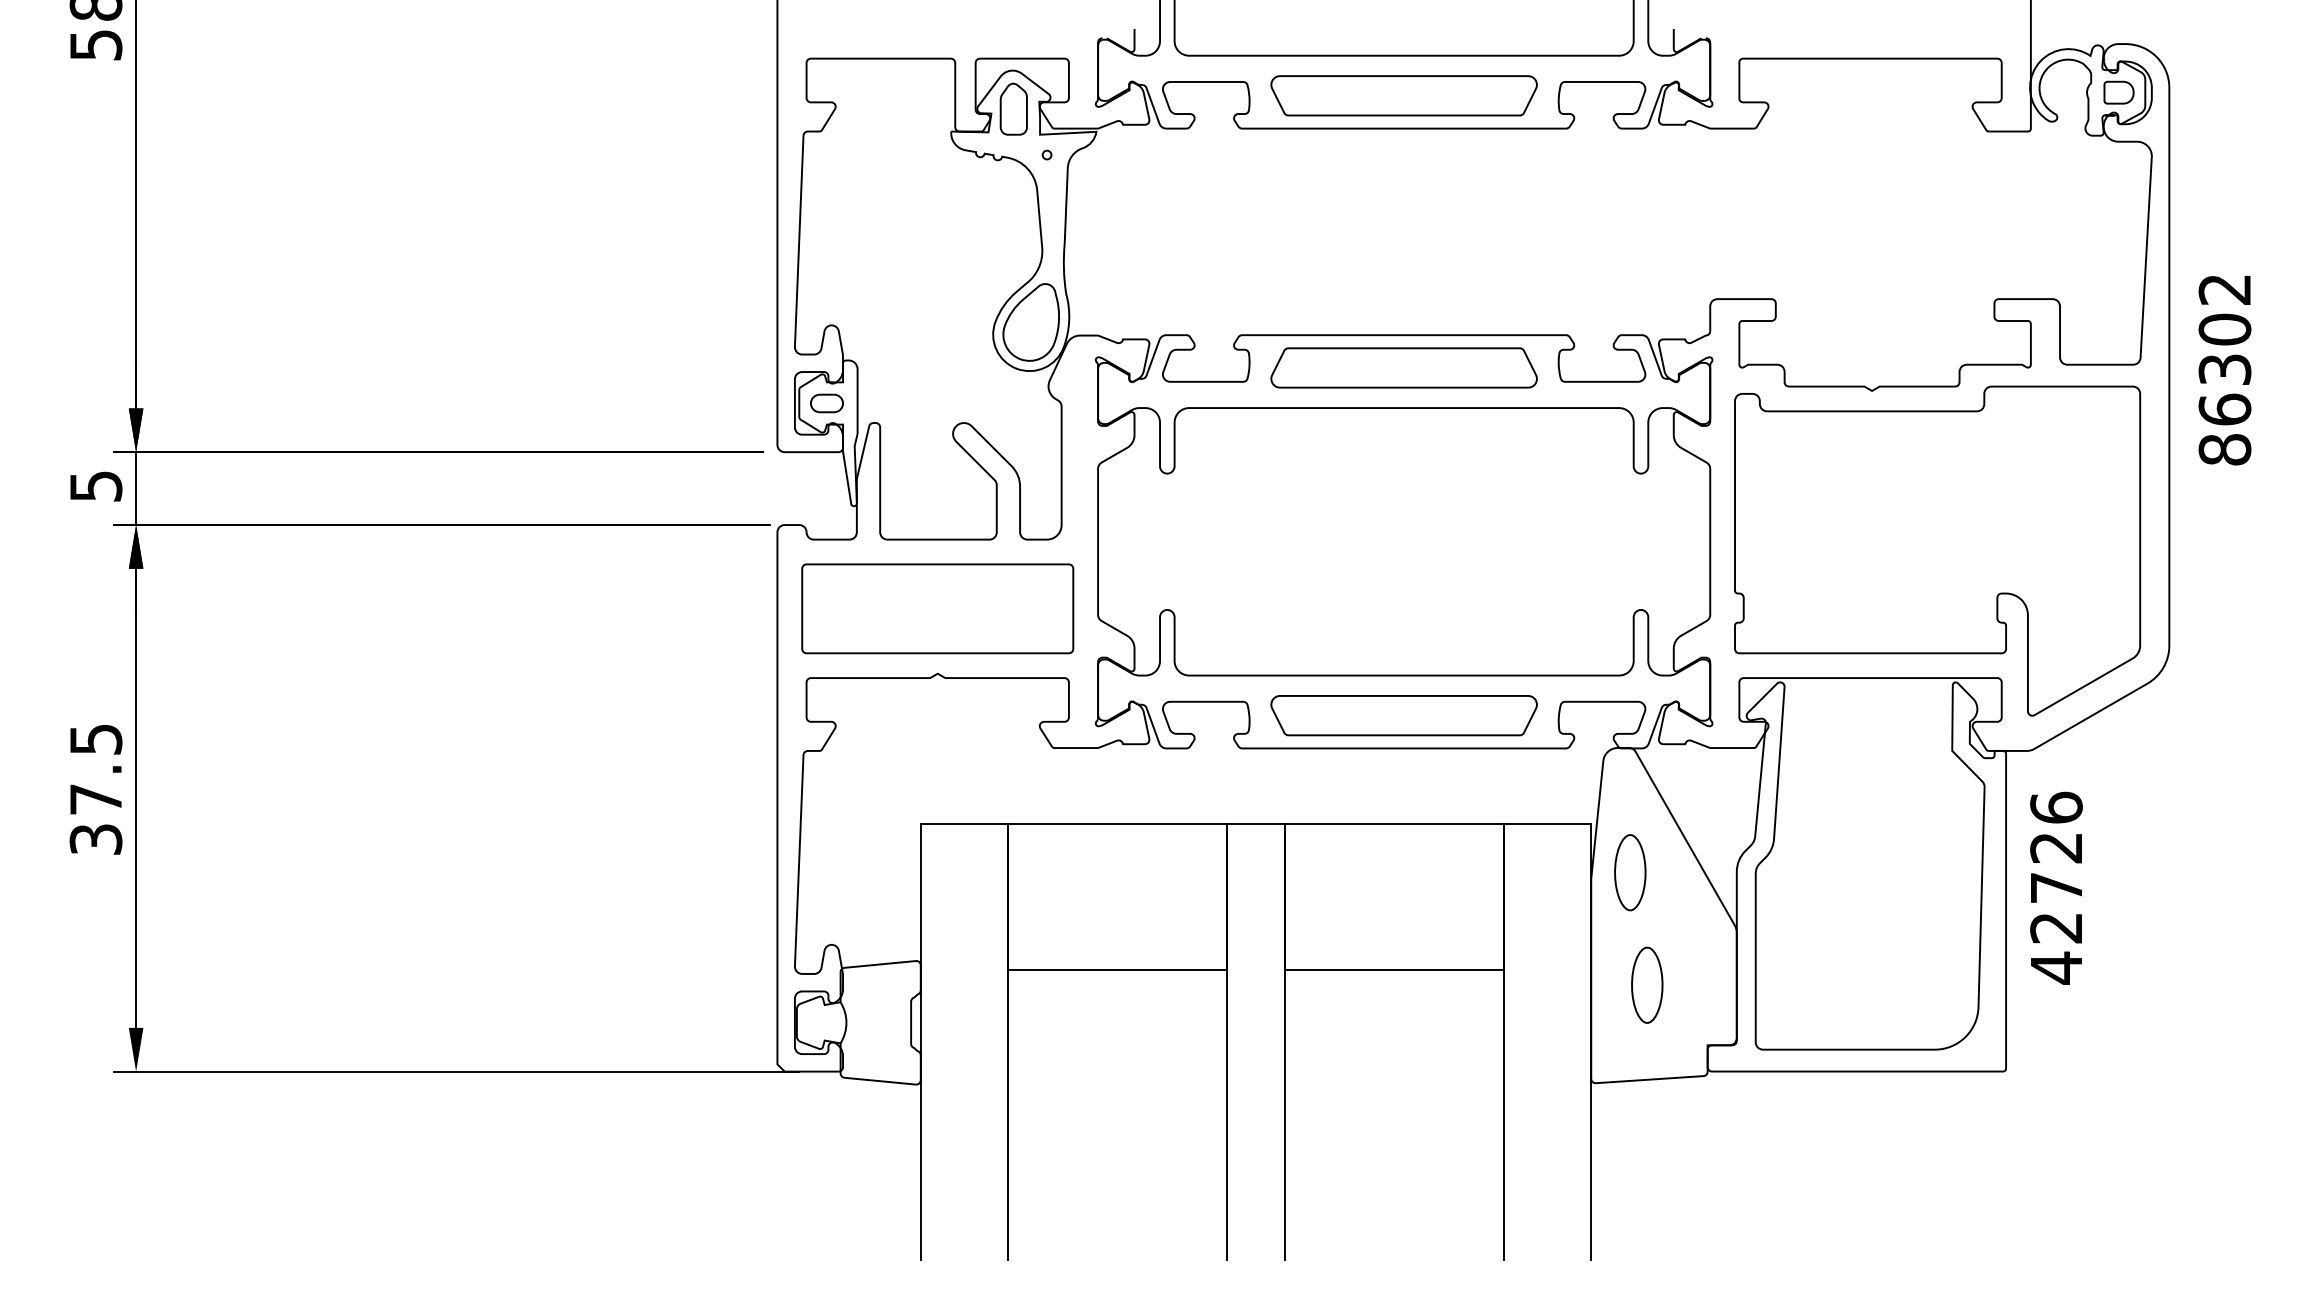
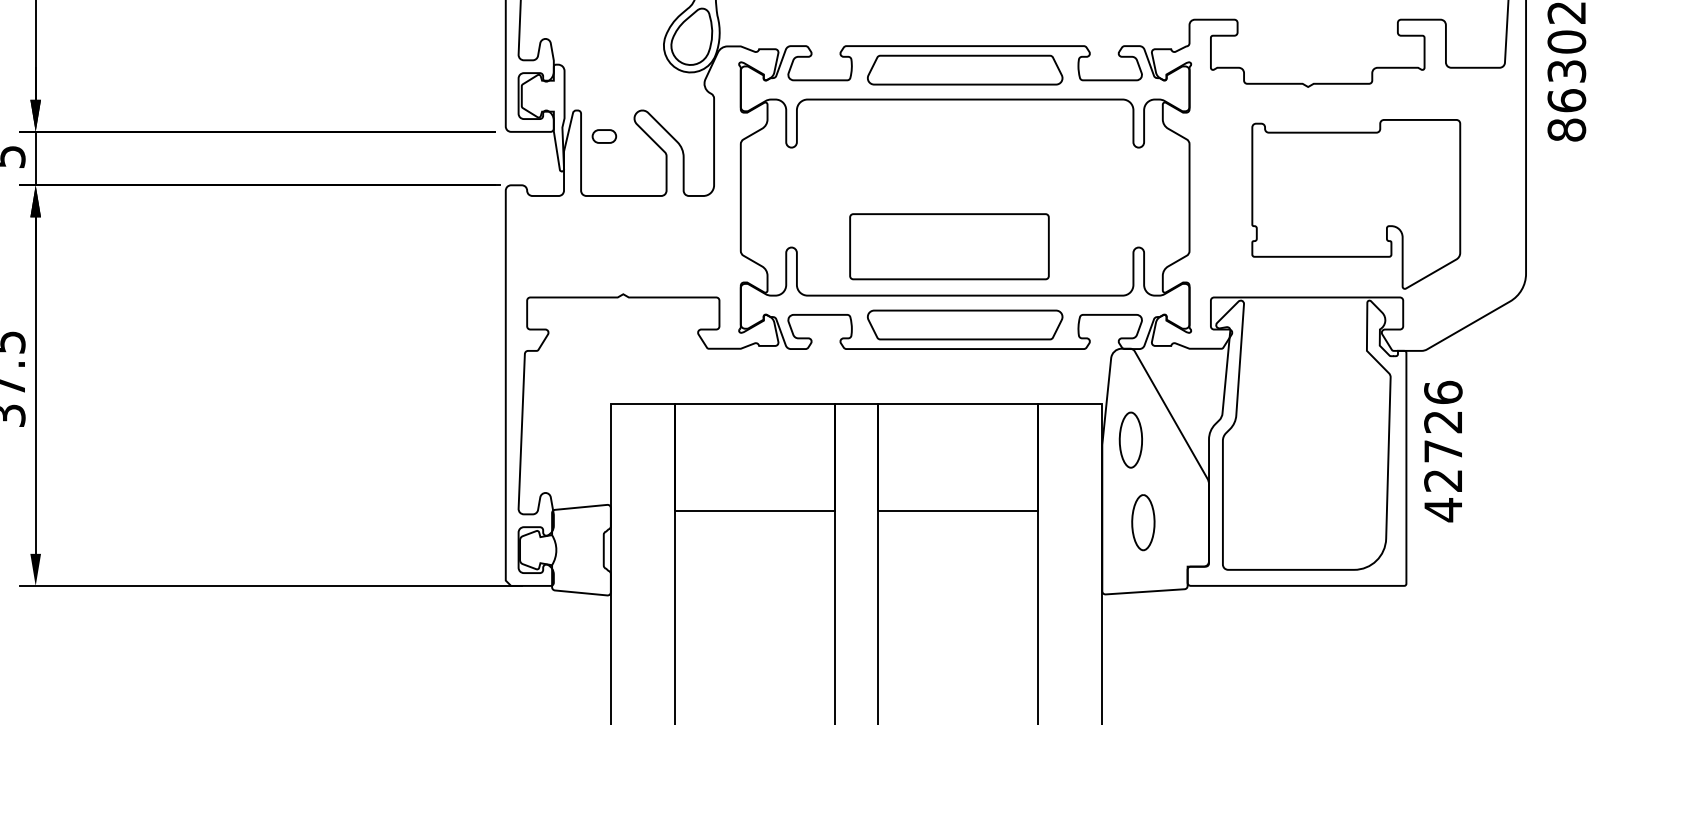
part: (826, 403) -> (604, 136), moved
part: (1937, 550) -> (1356, 203), size x0.7
part: (937, 608) -> (949, 246), moved

